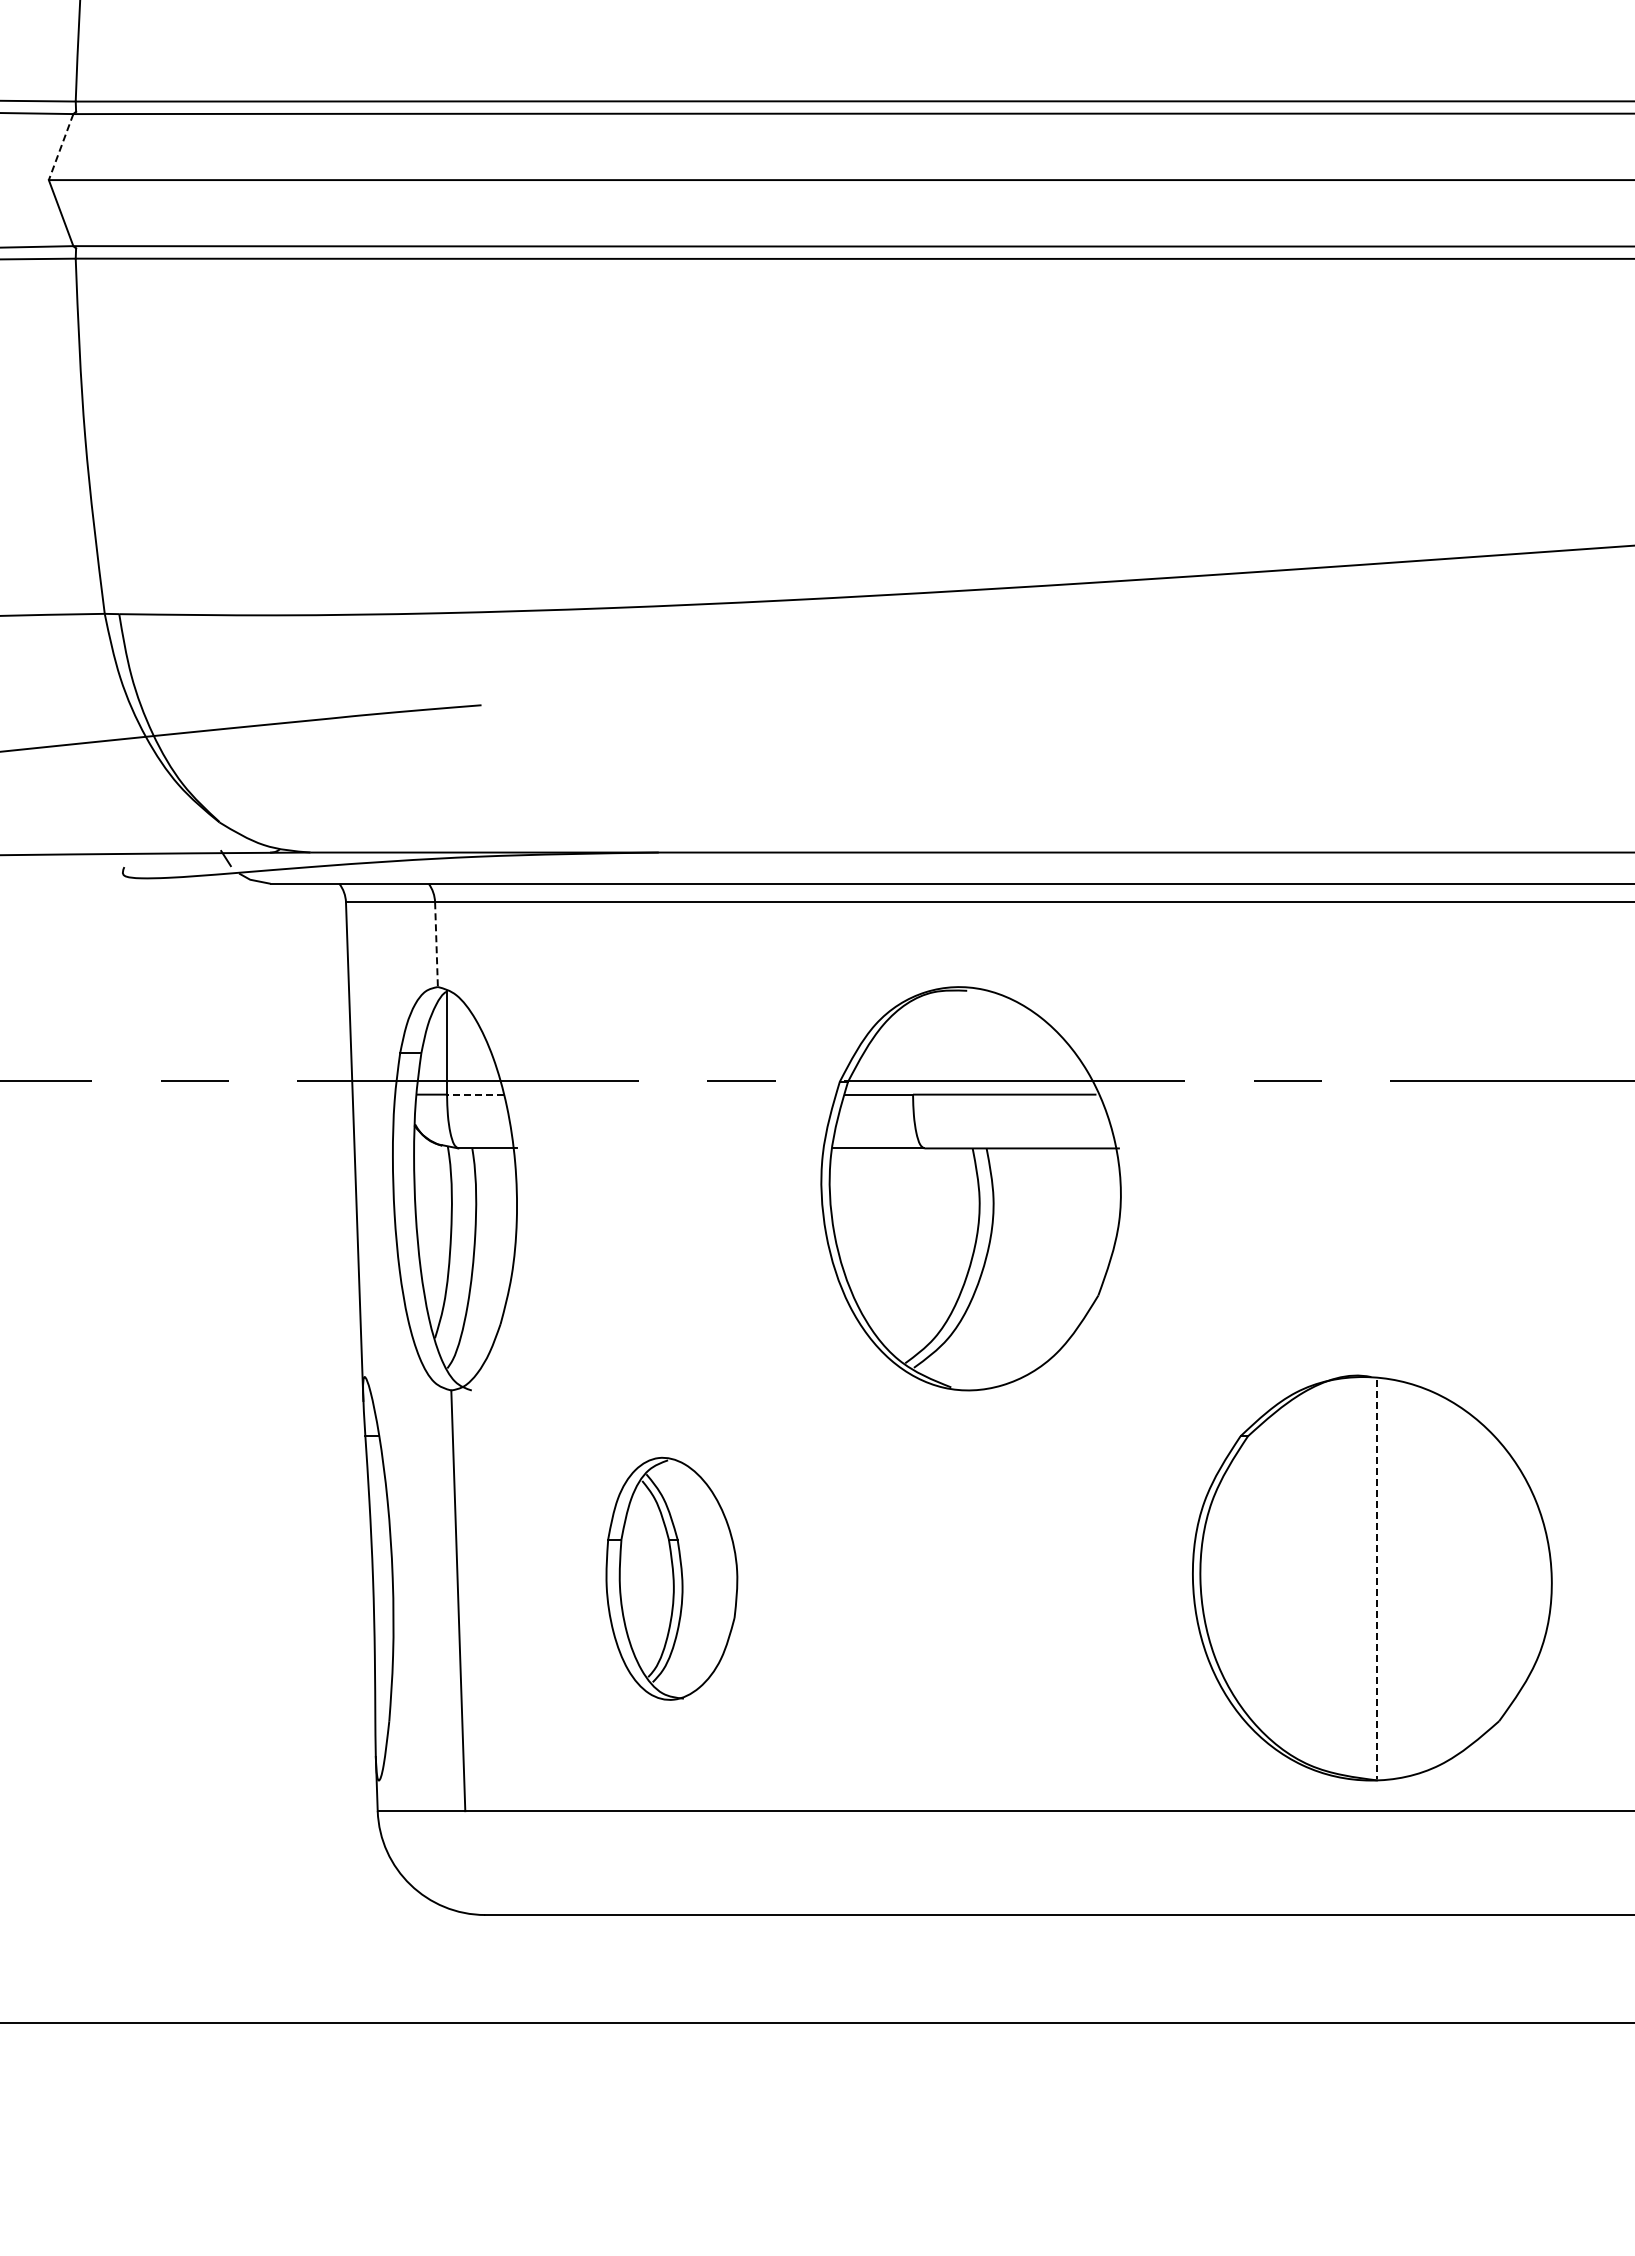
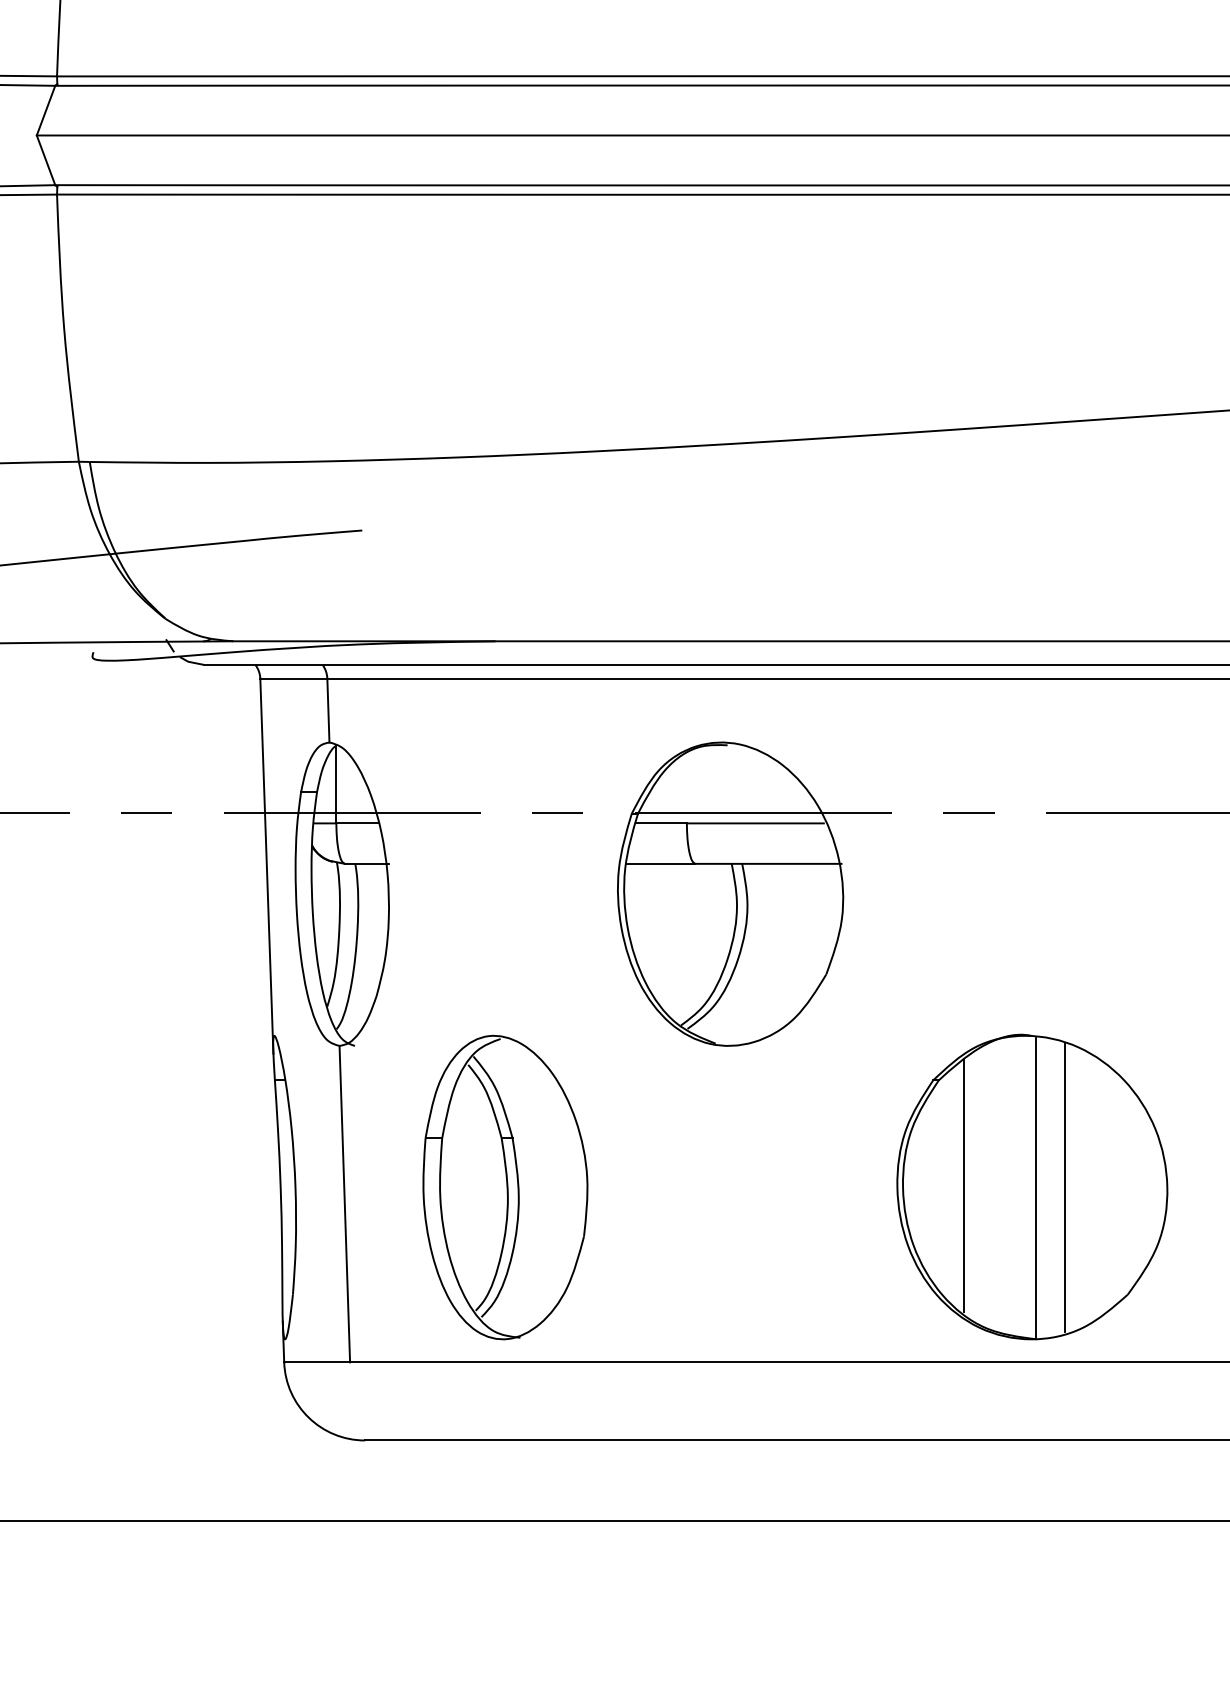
line: (60, 147) -> (45, 110), dashed -> solid
line: (436, 945) -> (328, 711), dashed -> solid
line: (474, 1094) -> (356, 823), dashed -> solid
line: (1281, 1576) -> (964, 1185), added
part: (671, 1578) -> (505, 1187), size x1.67
line: (1416, 1579) -> (1065, 1188), added
line: (1377, 1580) -> (1036, 1188), dashed -> solid

